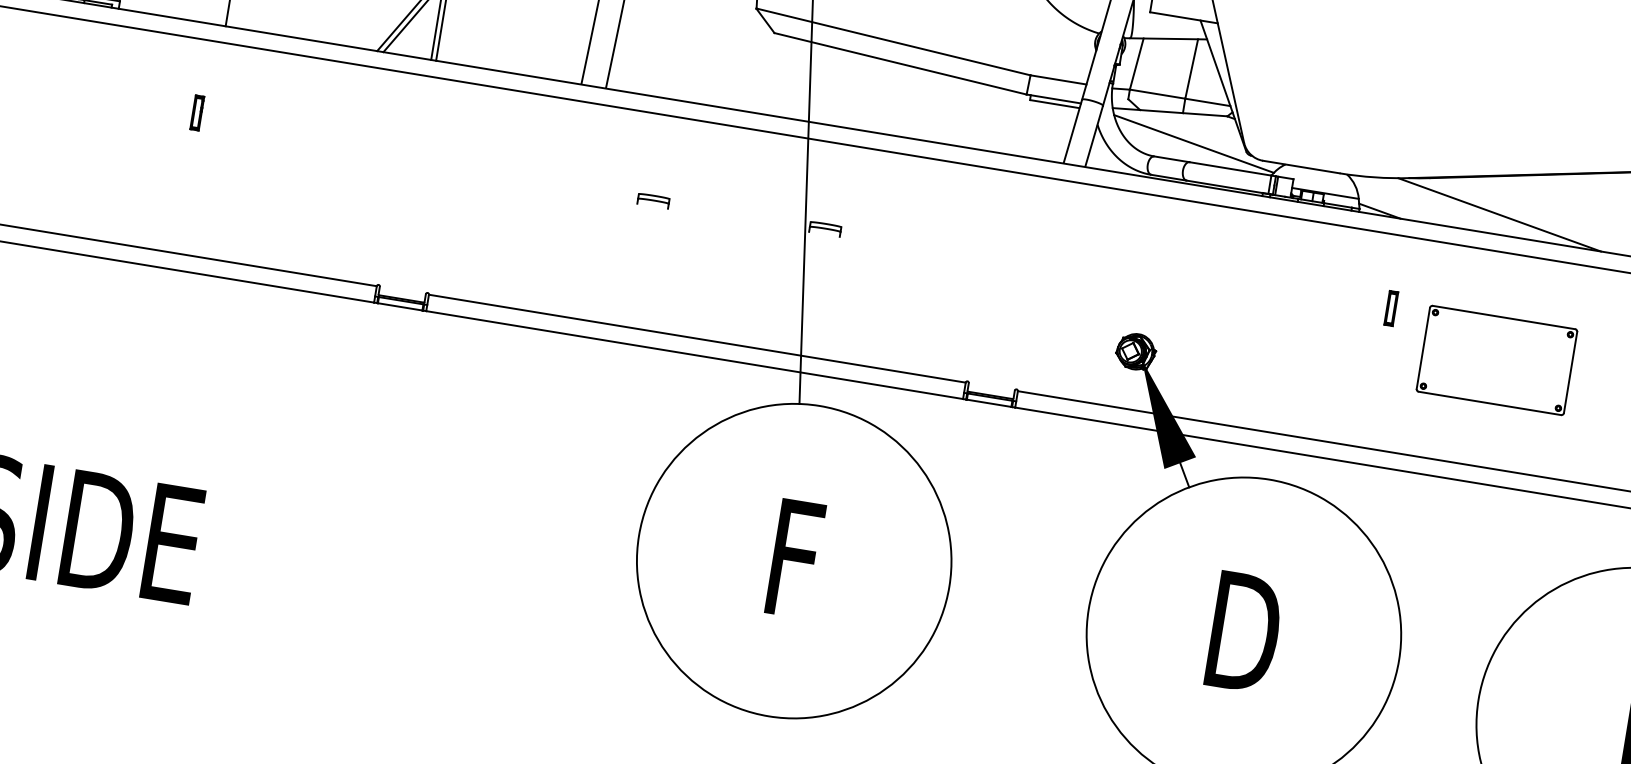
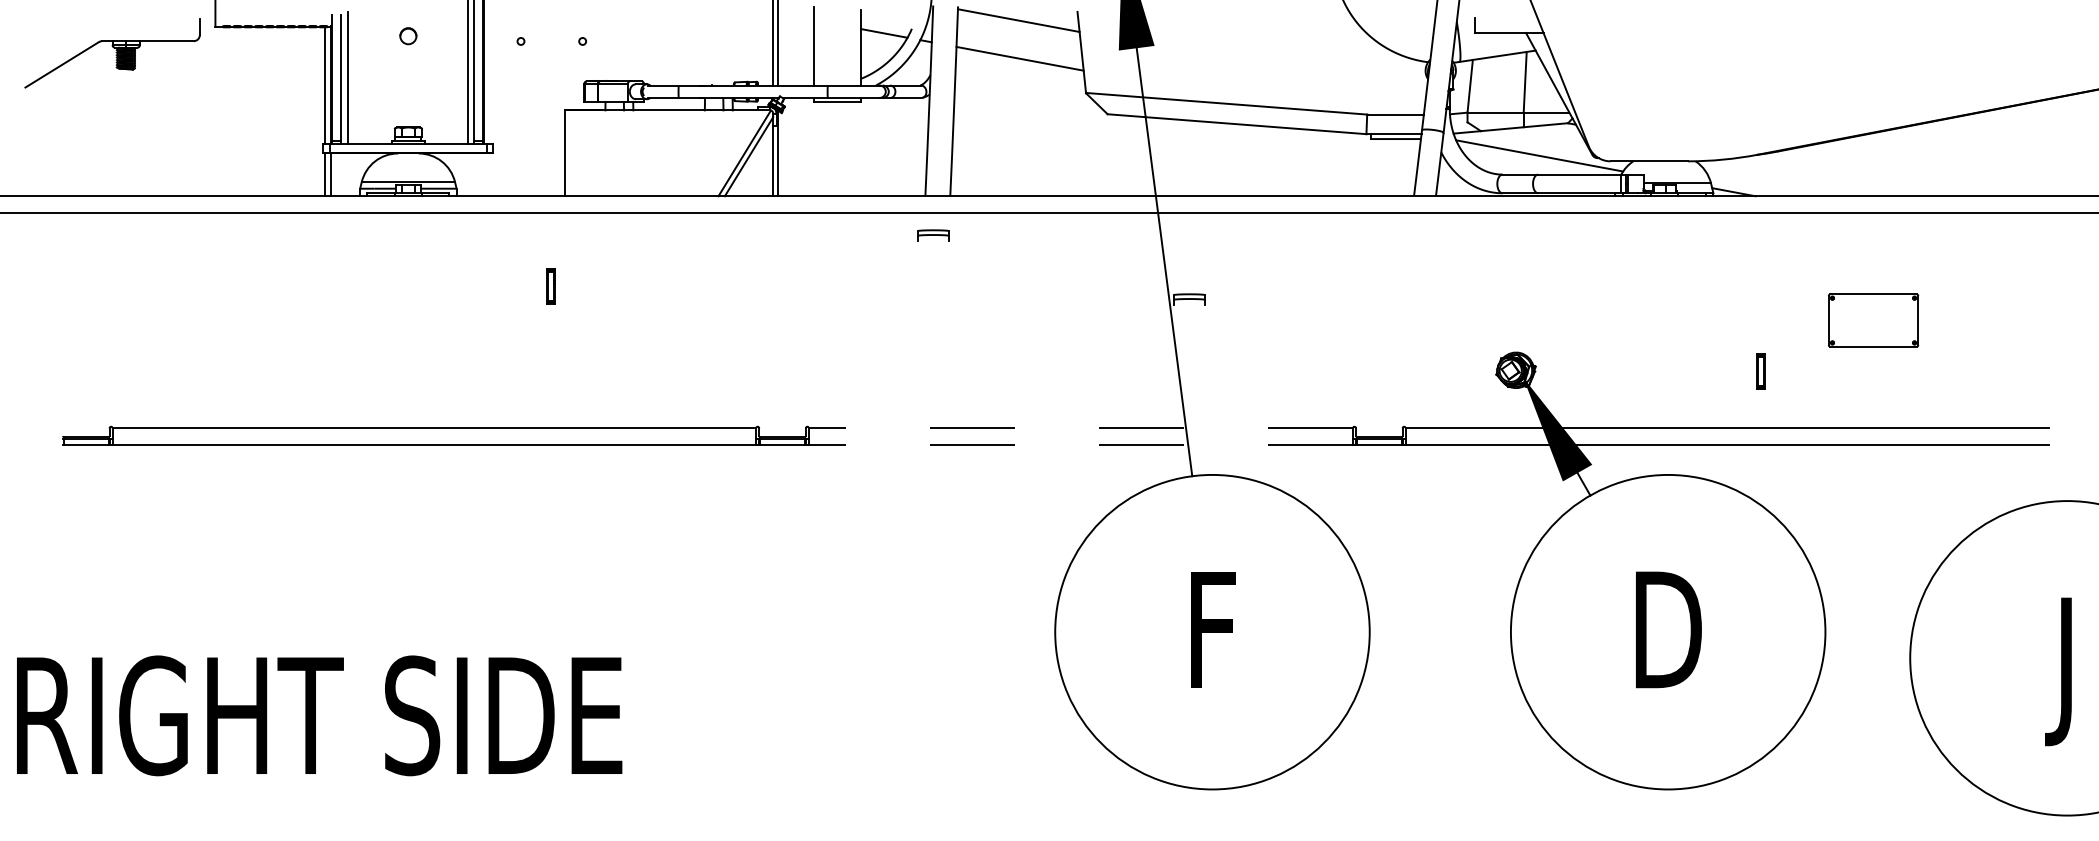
part: (653, 200) -> (933, 235), moved
line: (1499, 214) -> (1852, 176), removed
part: (1390, 308) -> (1760, 371), moved
line: (696, 338) -> (1080, 428), solid -> dashed
line: (694, 354) -> (1080, 444), solid -> dashed
part: (1496, 360) -> (1873, 320), size x0.6

